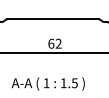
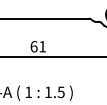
text: (58, 43) -> (42, 46), 62 -> 61

